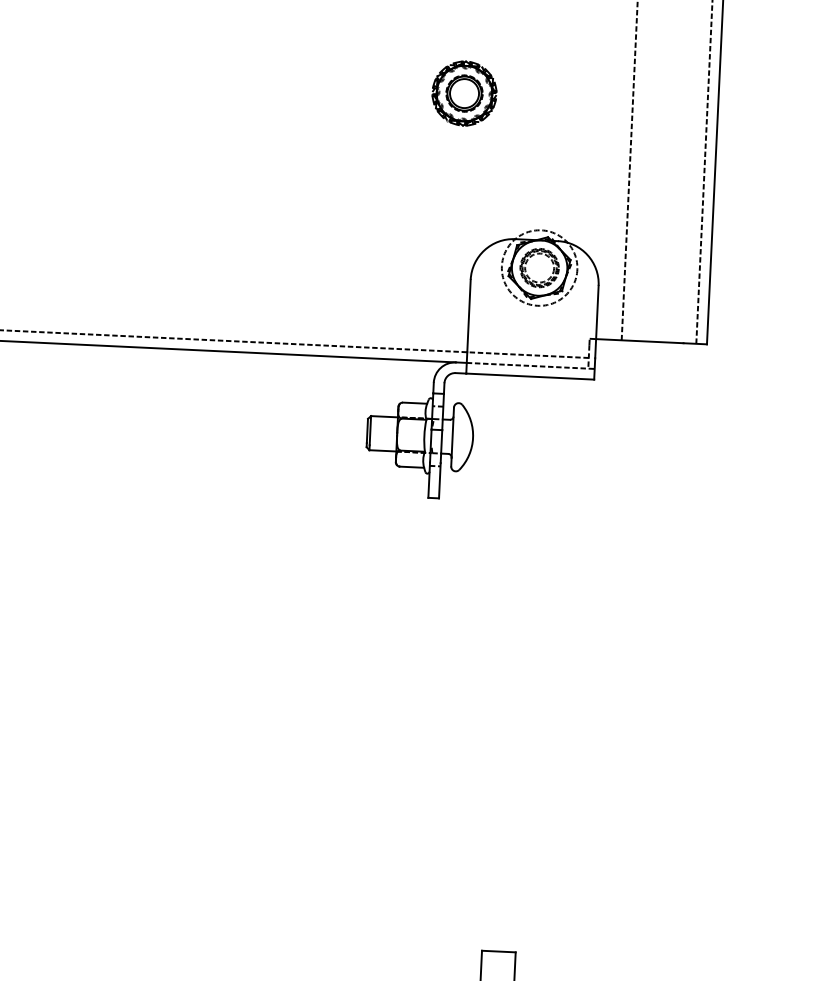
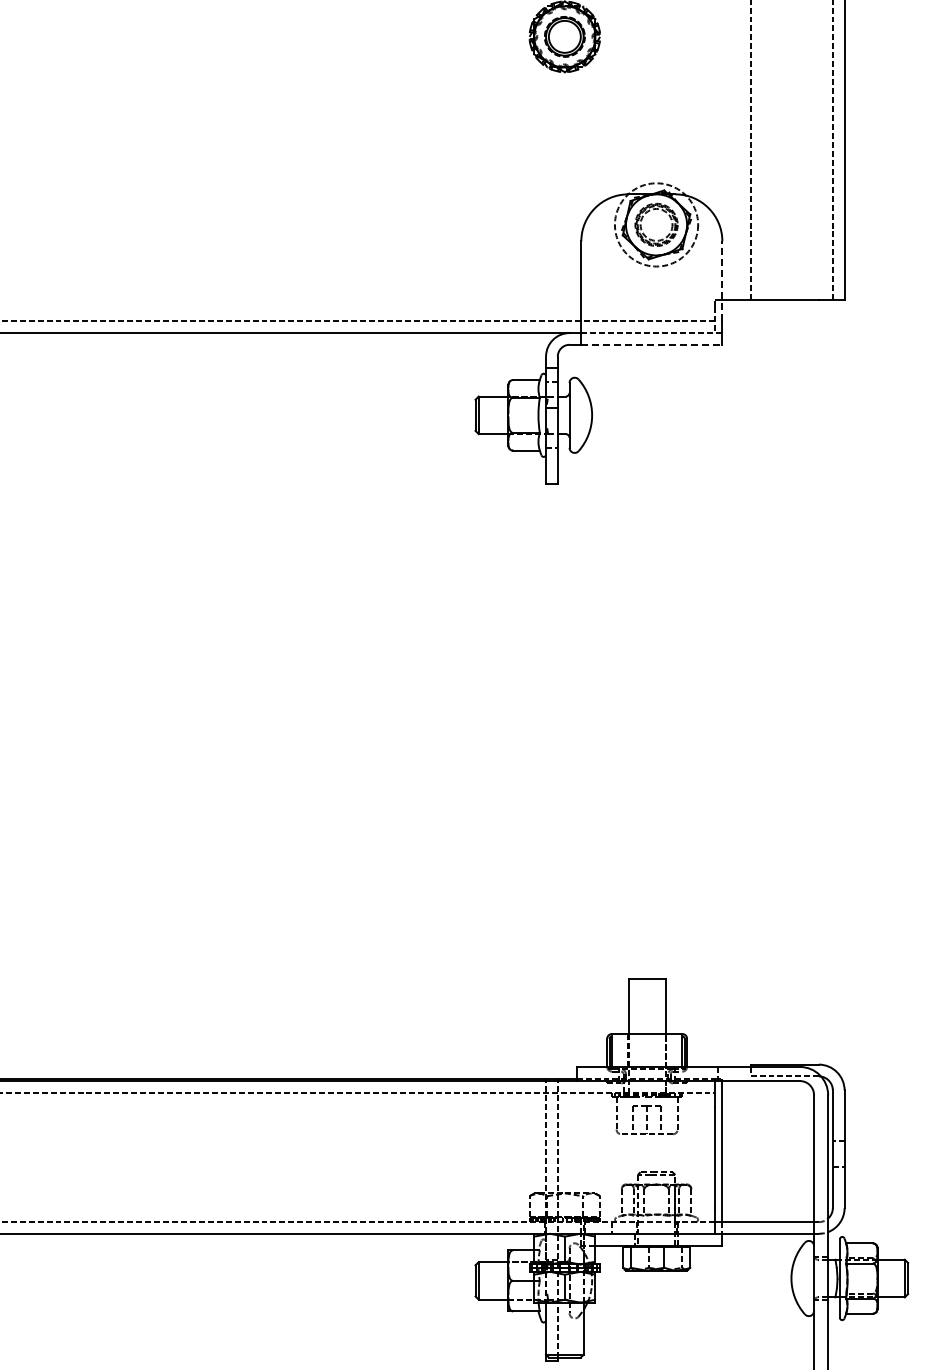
line: (597, 322) -> (722, 281), solid -> dashed
line: (529, 376) -> (651, 344), solid -> dashed

